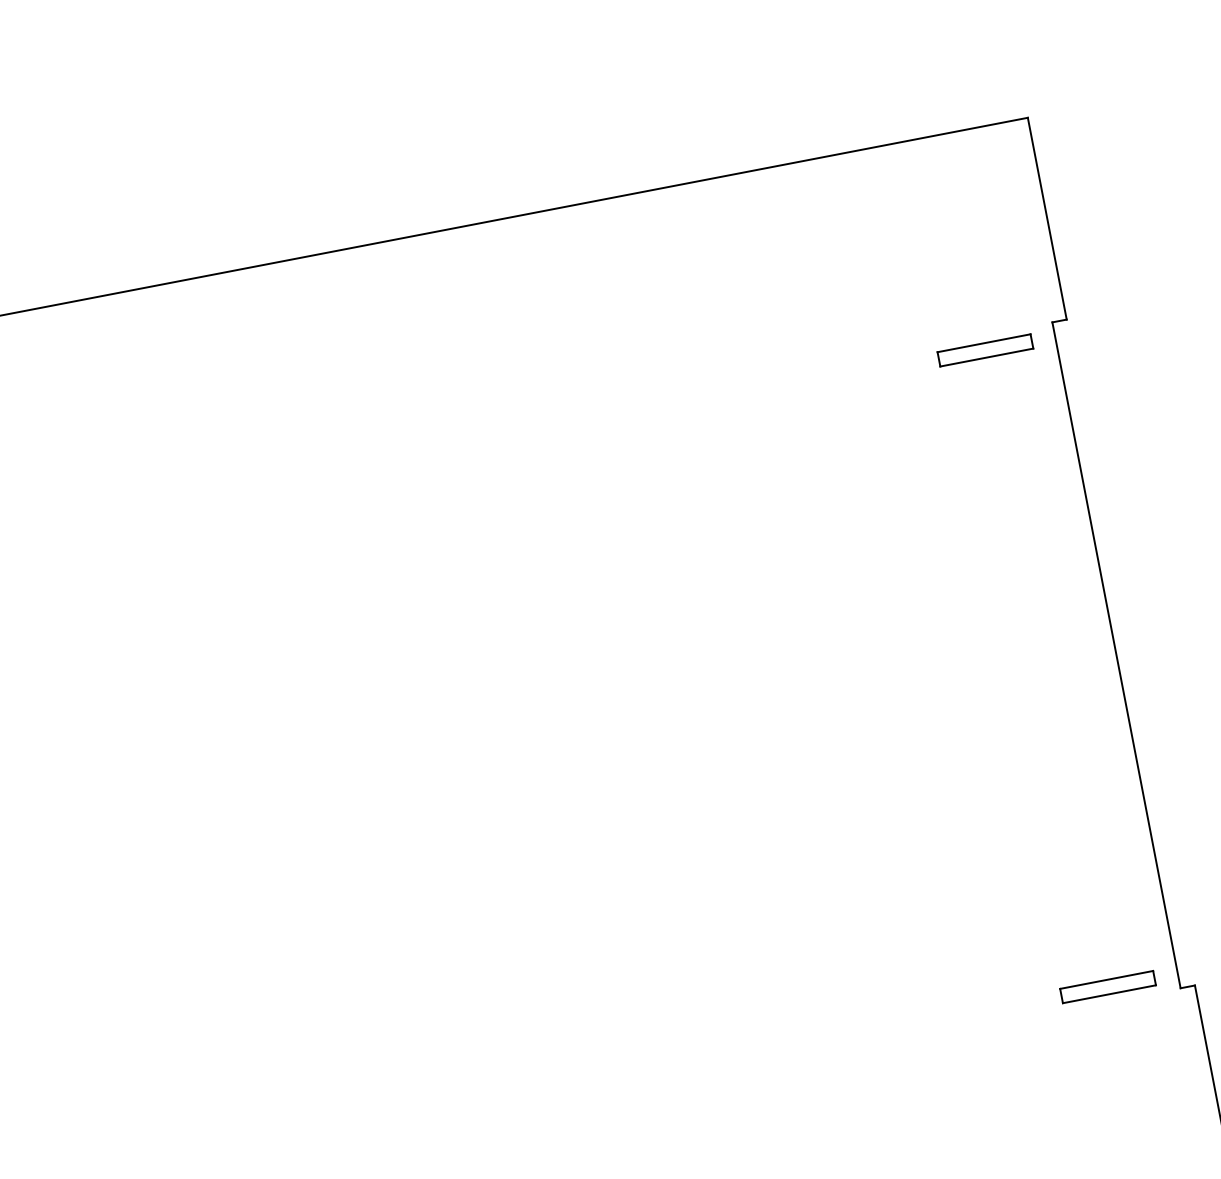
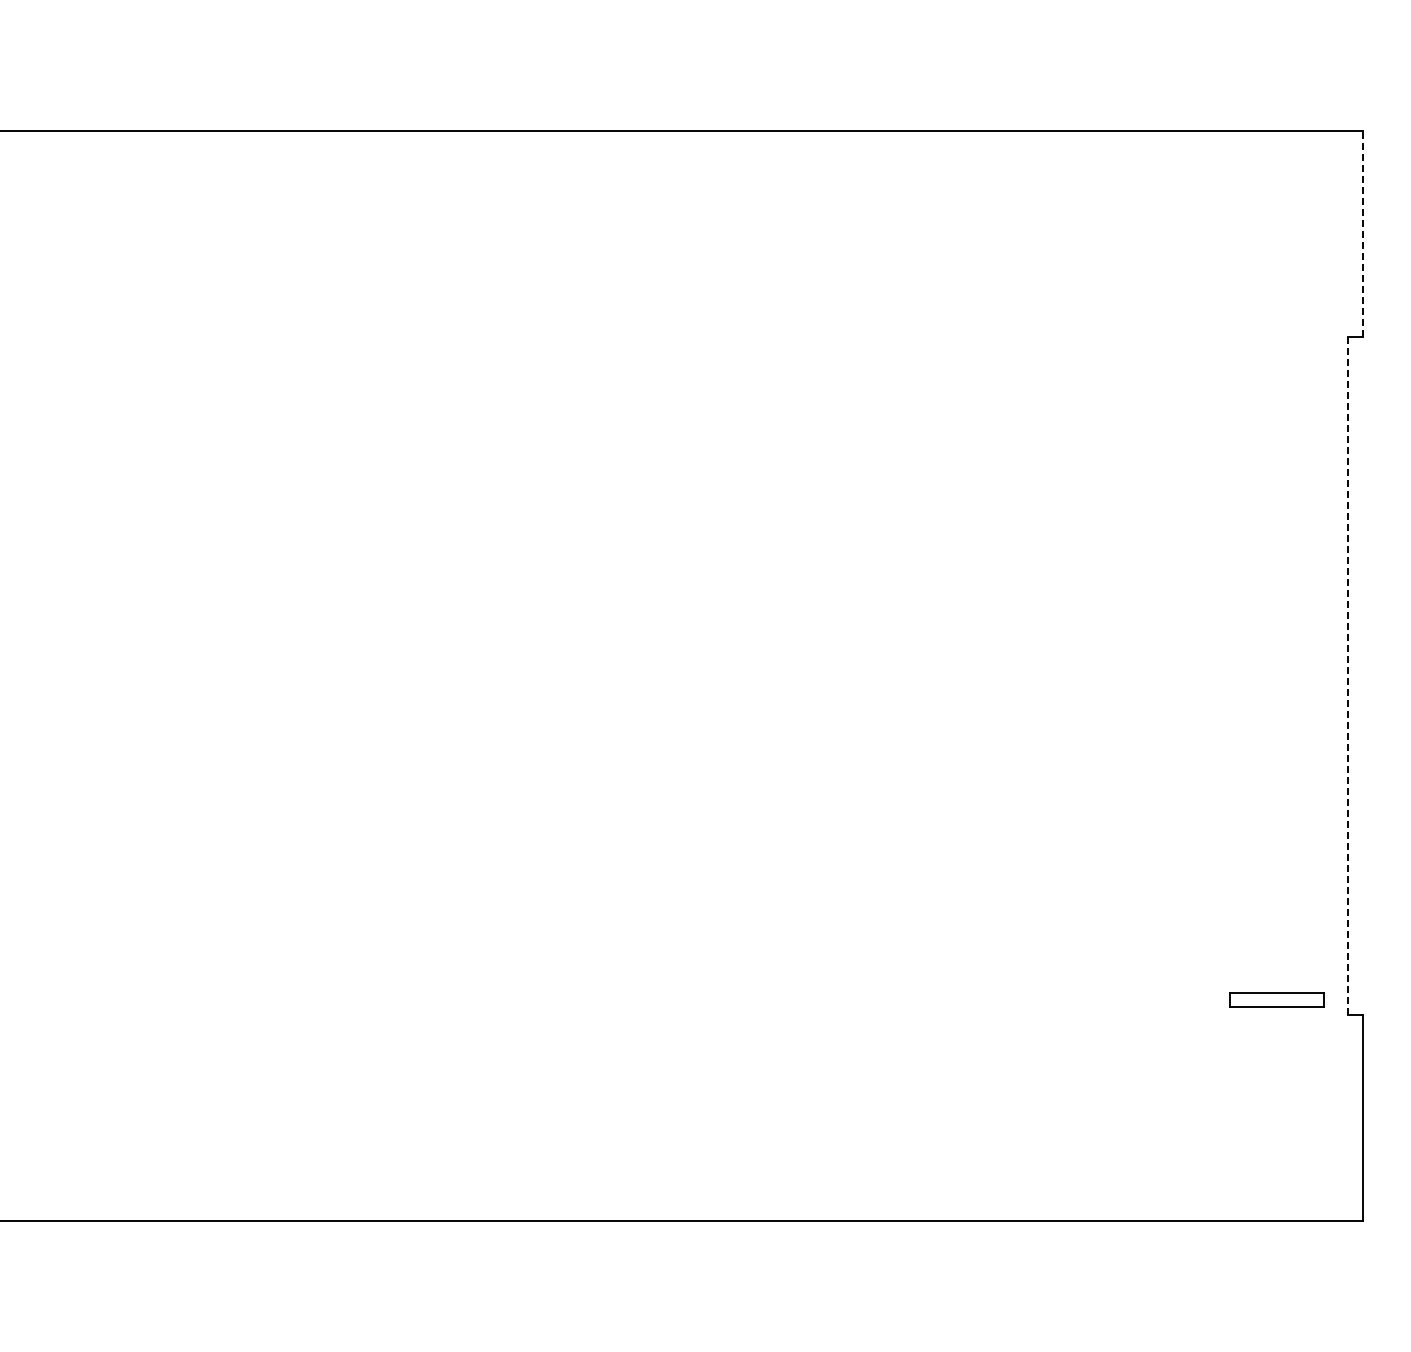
line: (1047, 219) -> (1362, 234), solid -> dashed
part: (984, 350) -> (1276, 351), removed
line: (1116, 654) -> (1348, 675), solid -> dashed

